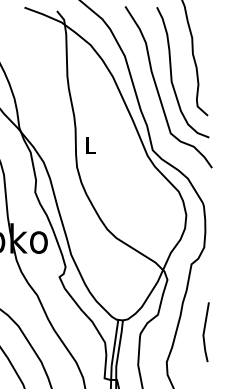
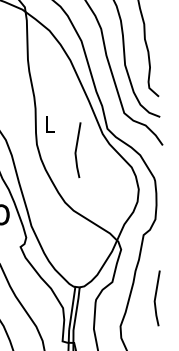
line: (119, 173) -> (76, 150), added

